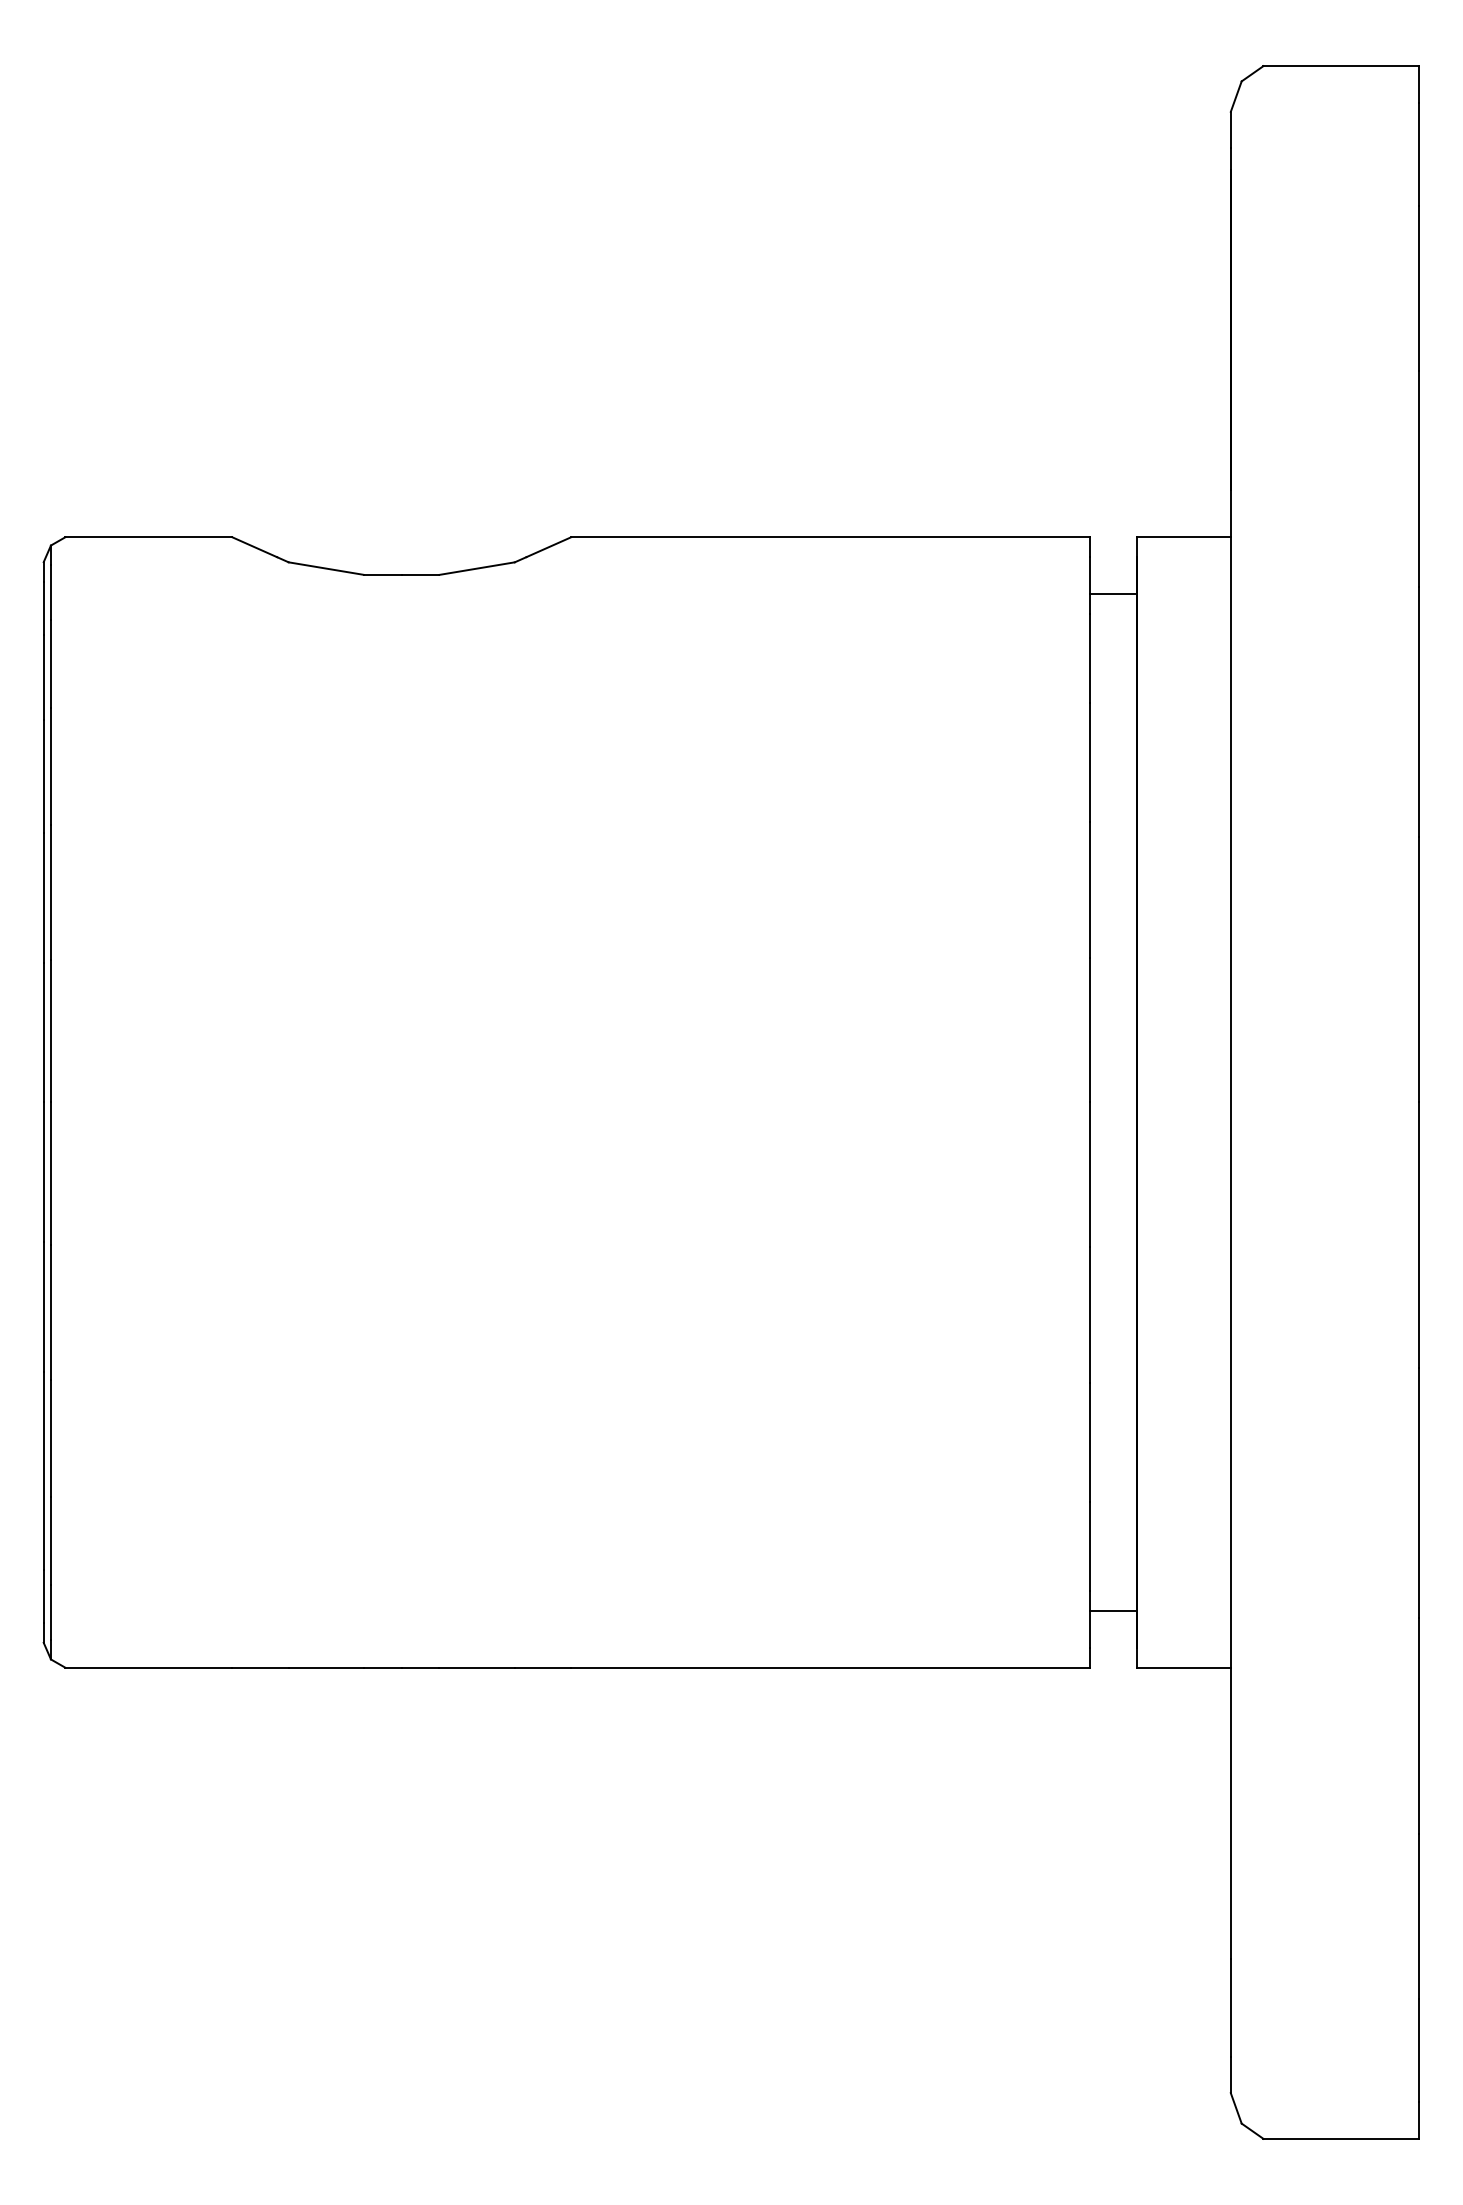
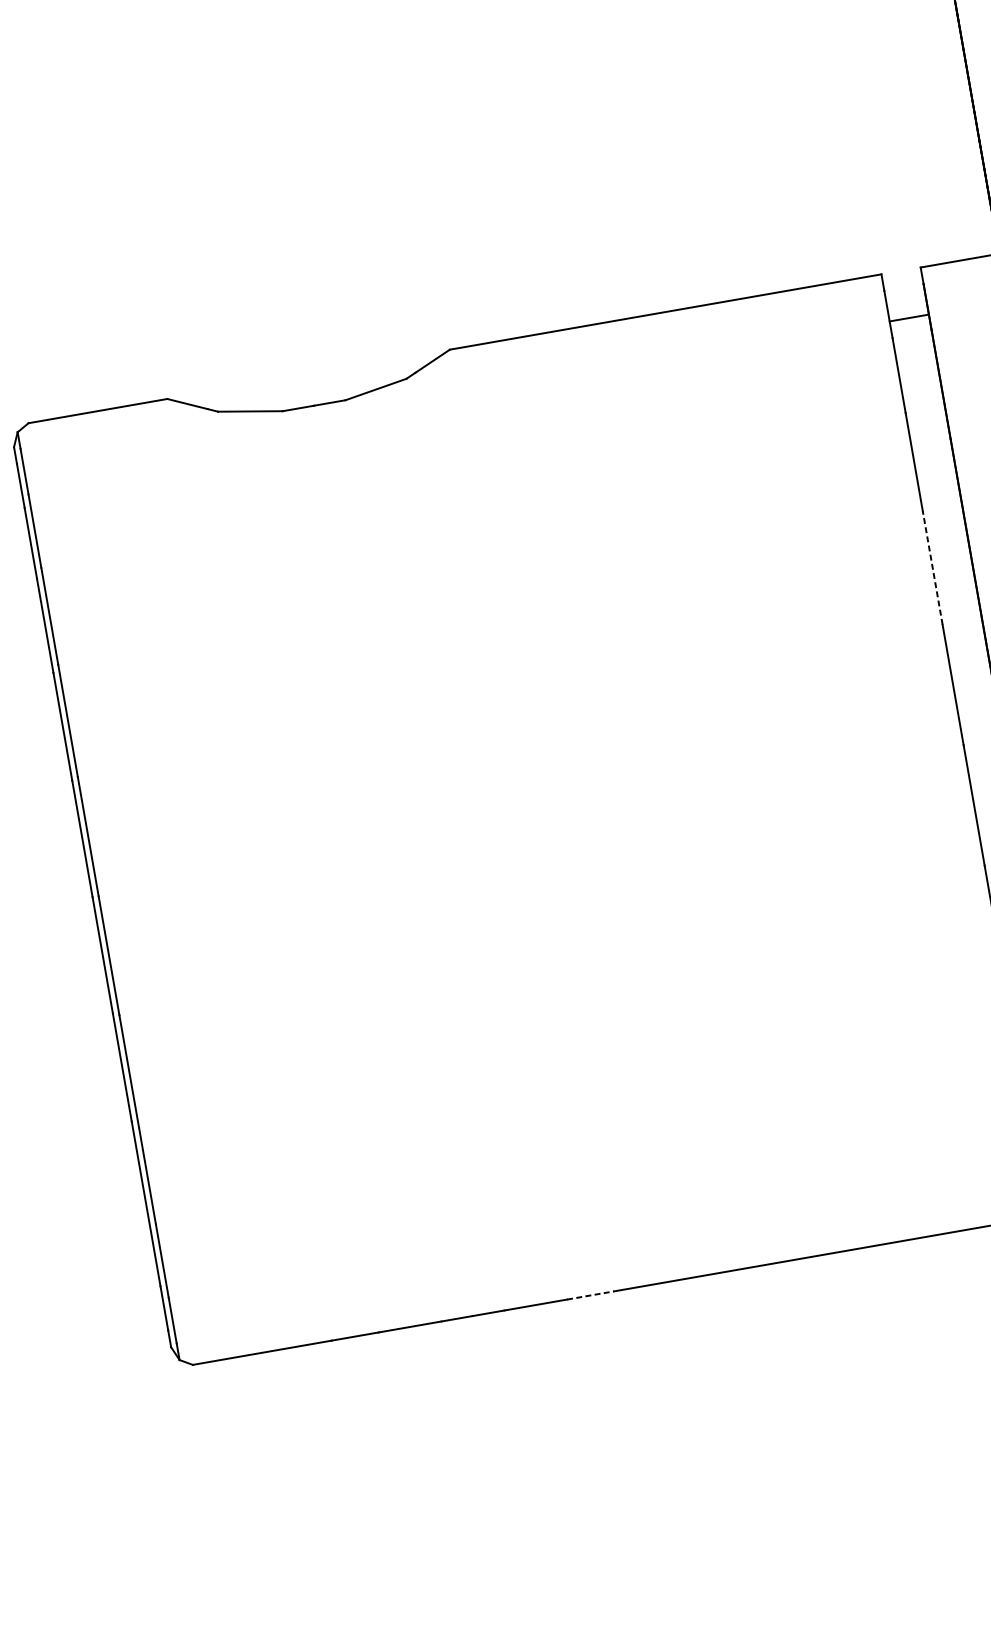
line: (1089, 889) -> (932, 567), solid -> dashed
line: (543, 1667) -> (590, 1295), solid -> dashed

